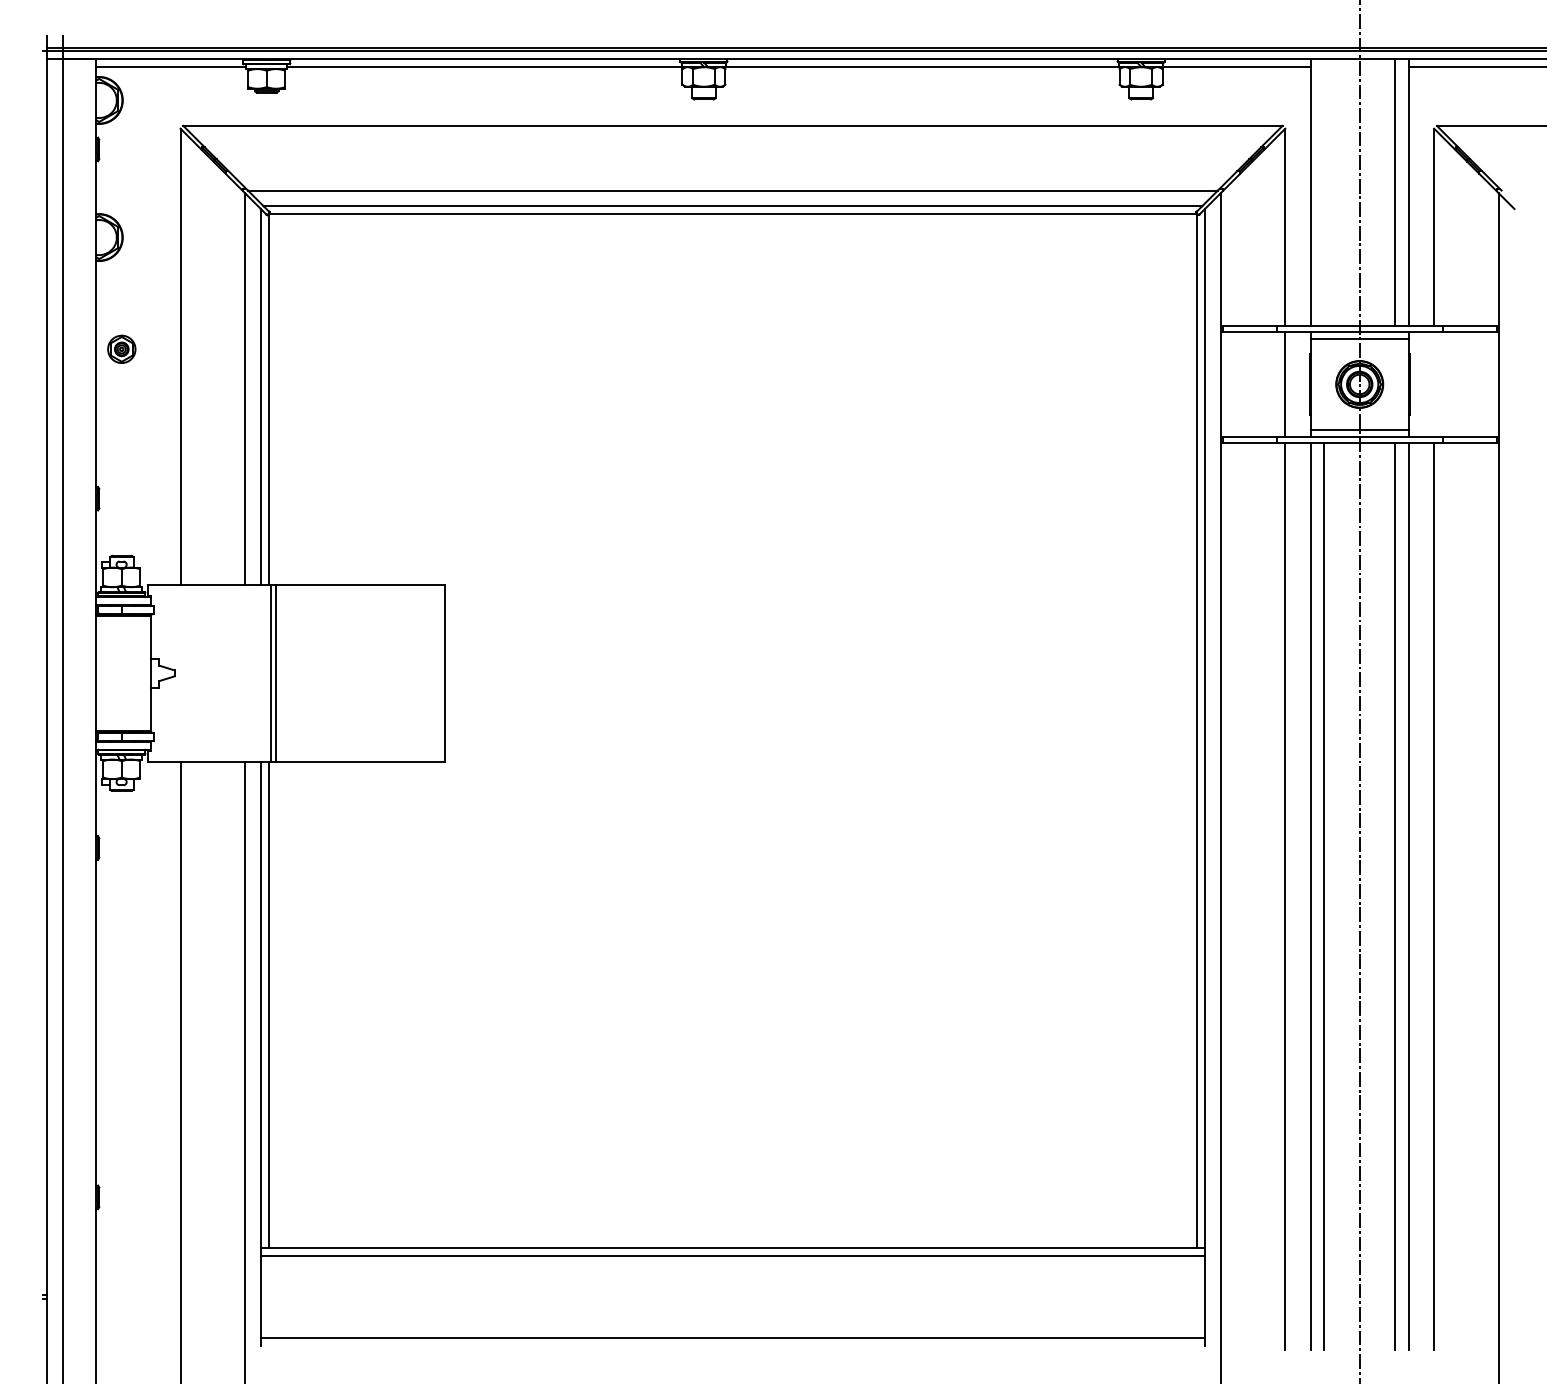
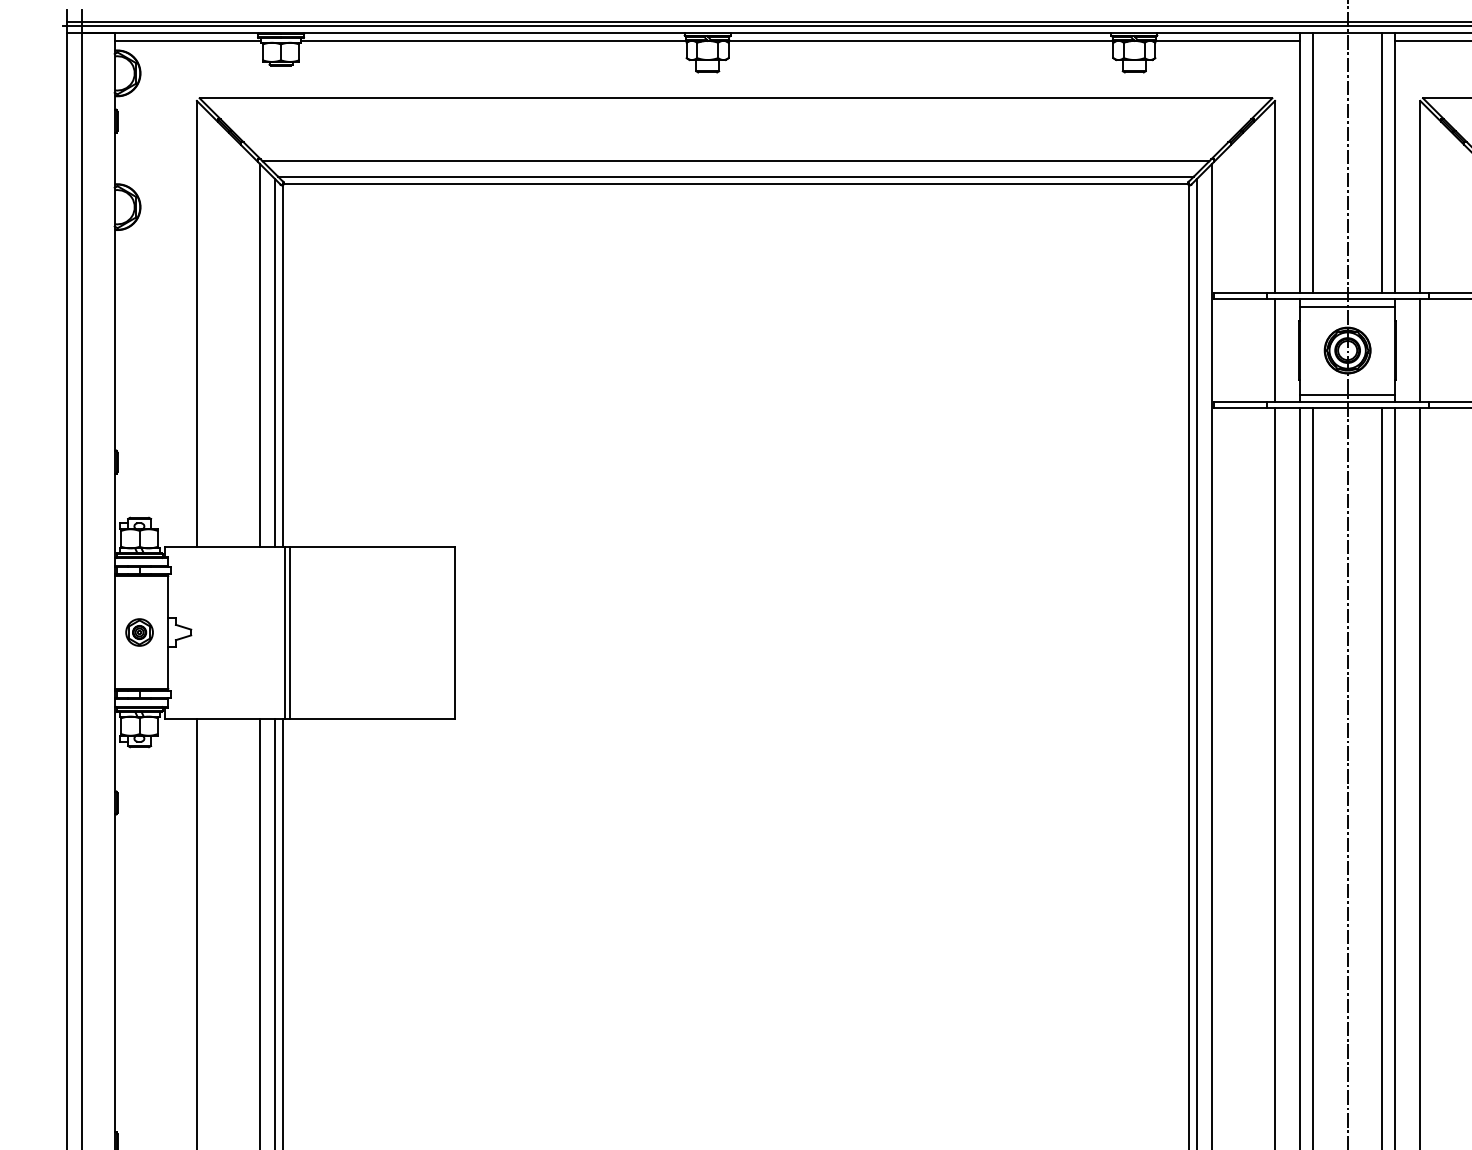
line: (1324, 192) -> (1313, 163), added
part: (121, 348) -> (139, 631), moved
line: (1434, 384) -> (1420, 350), added

